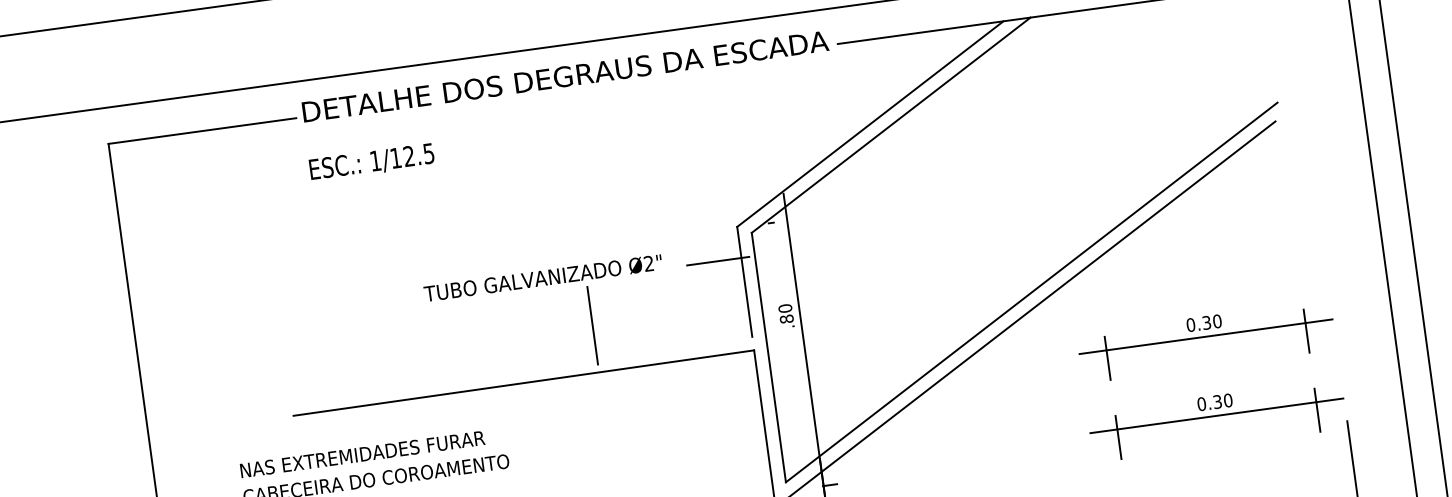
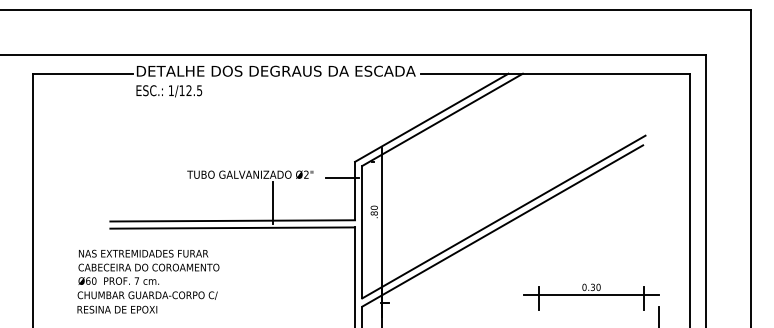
text: (372, 162) -> (169, 91), moved
part: (1206, 340) -> (591, 254), removed
line: (521, 368) -> (232, 220), added

